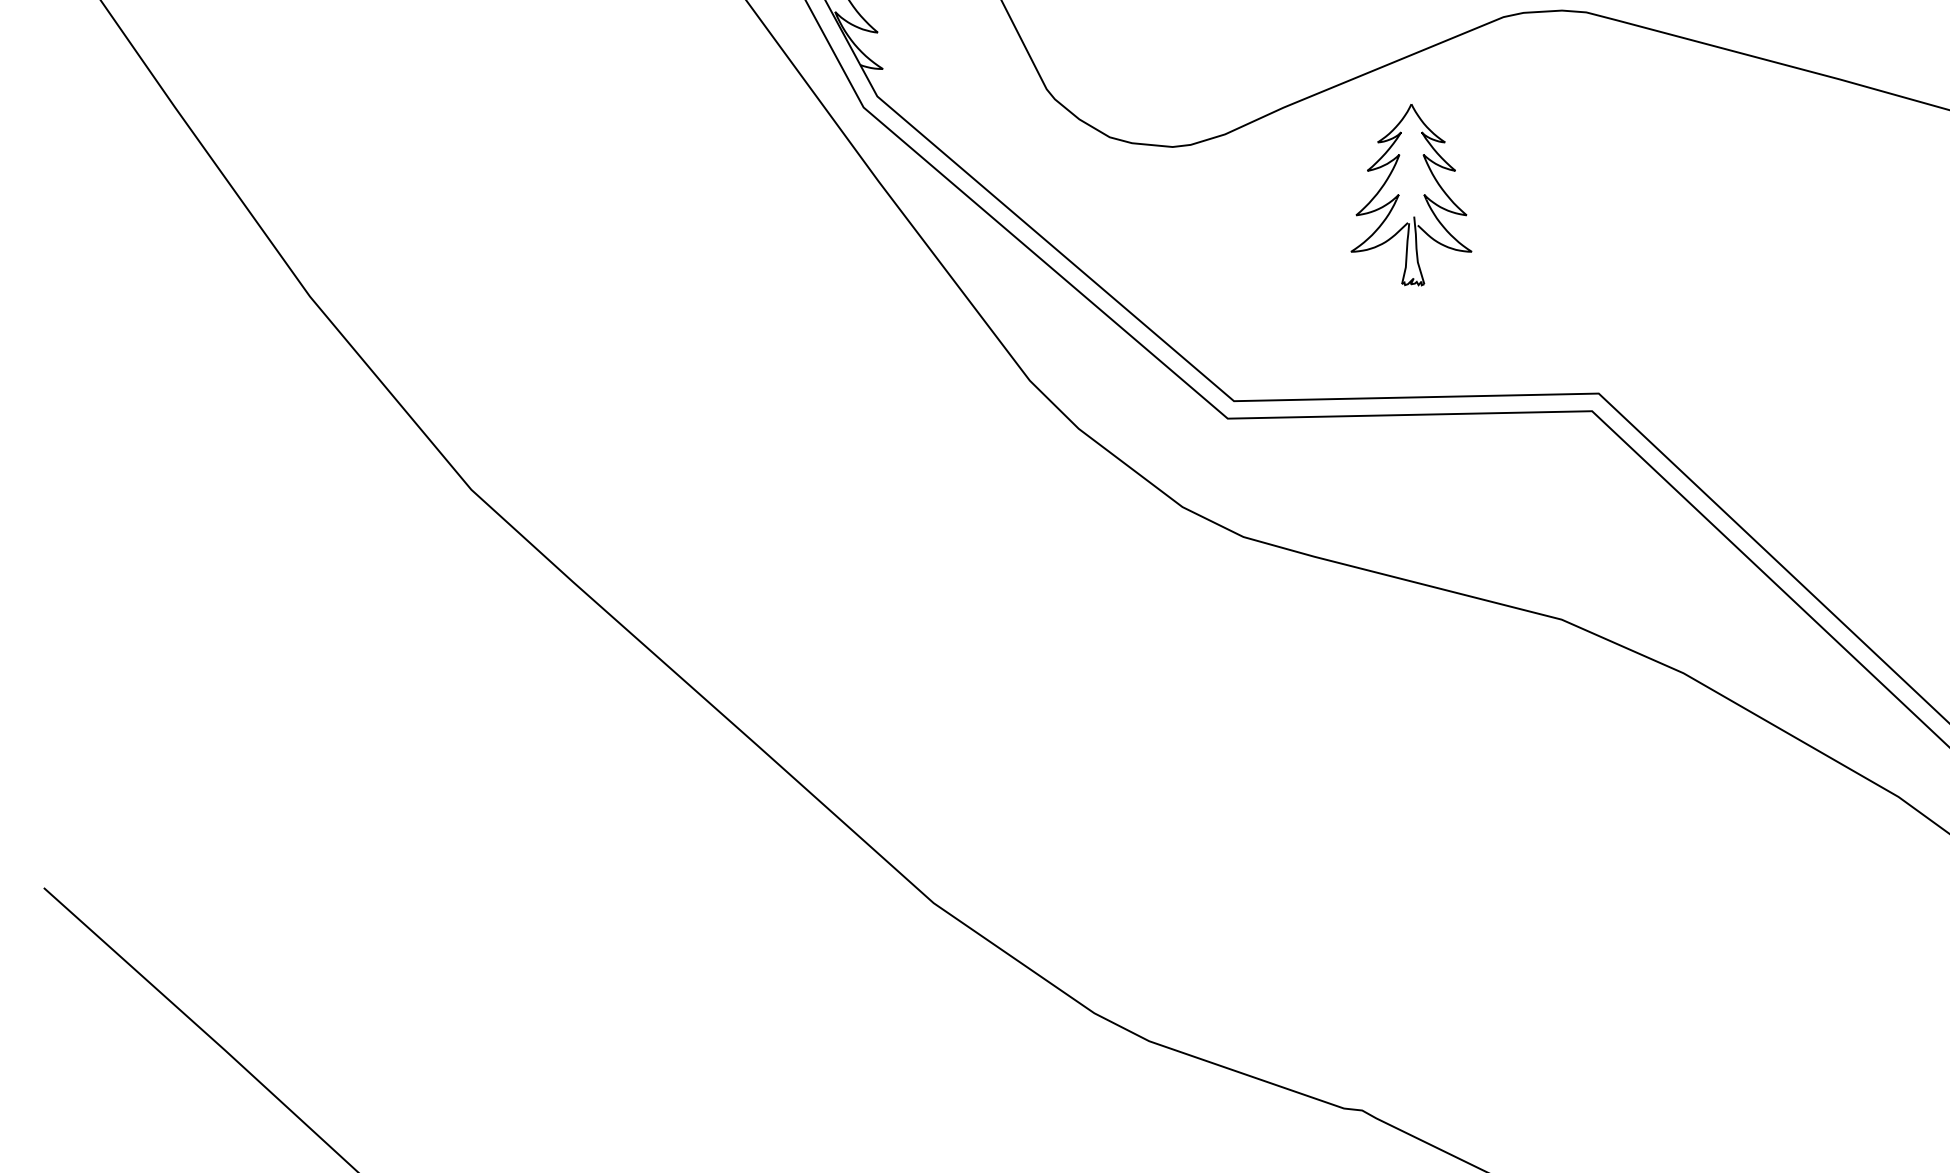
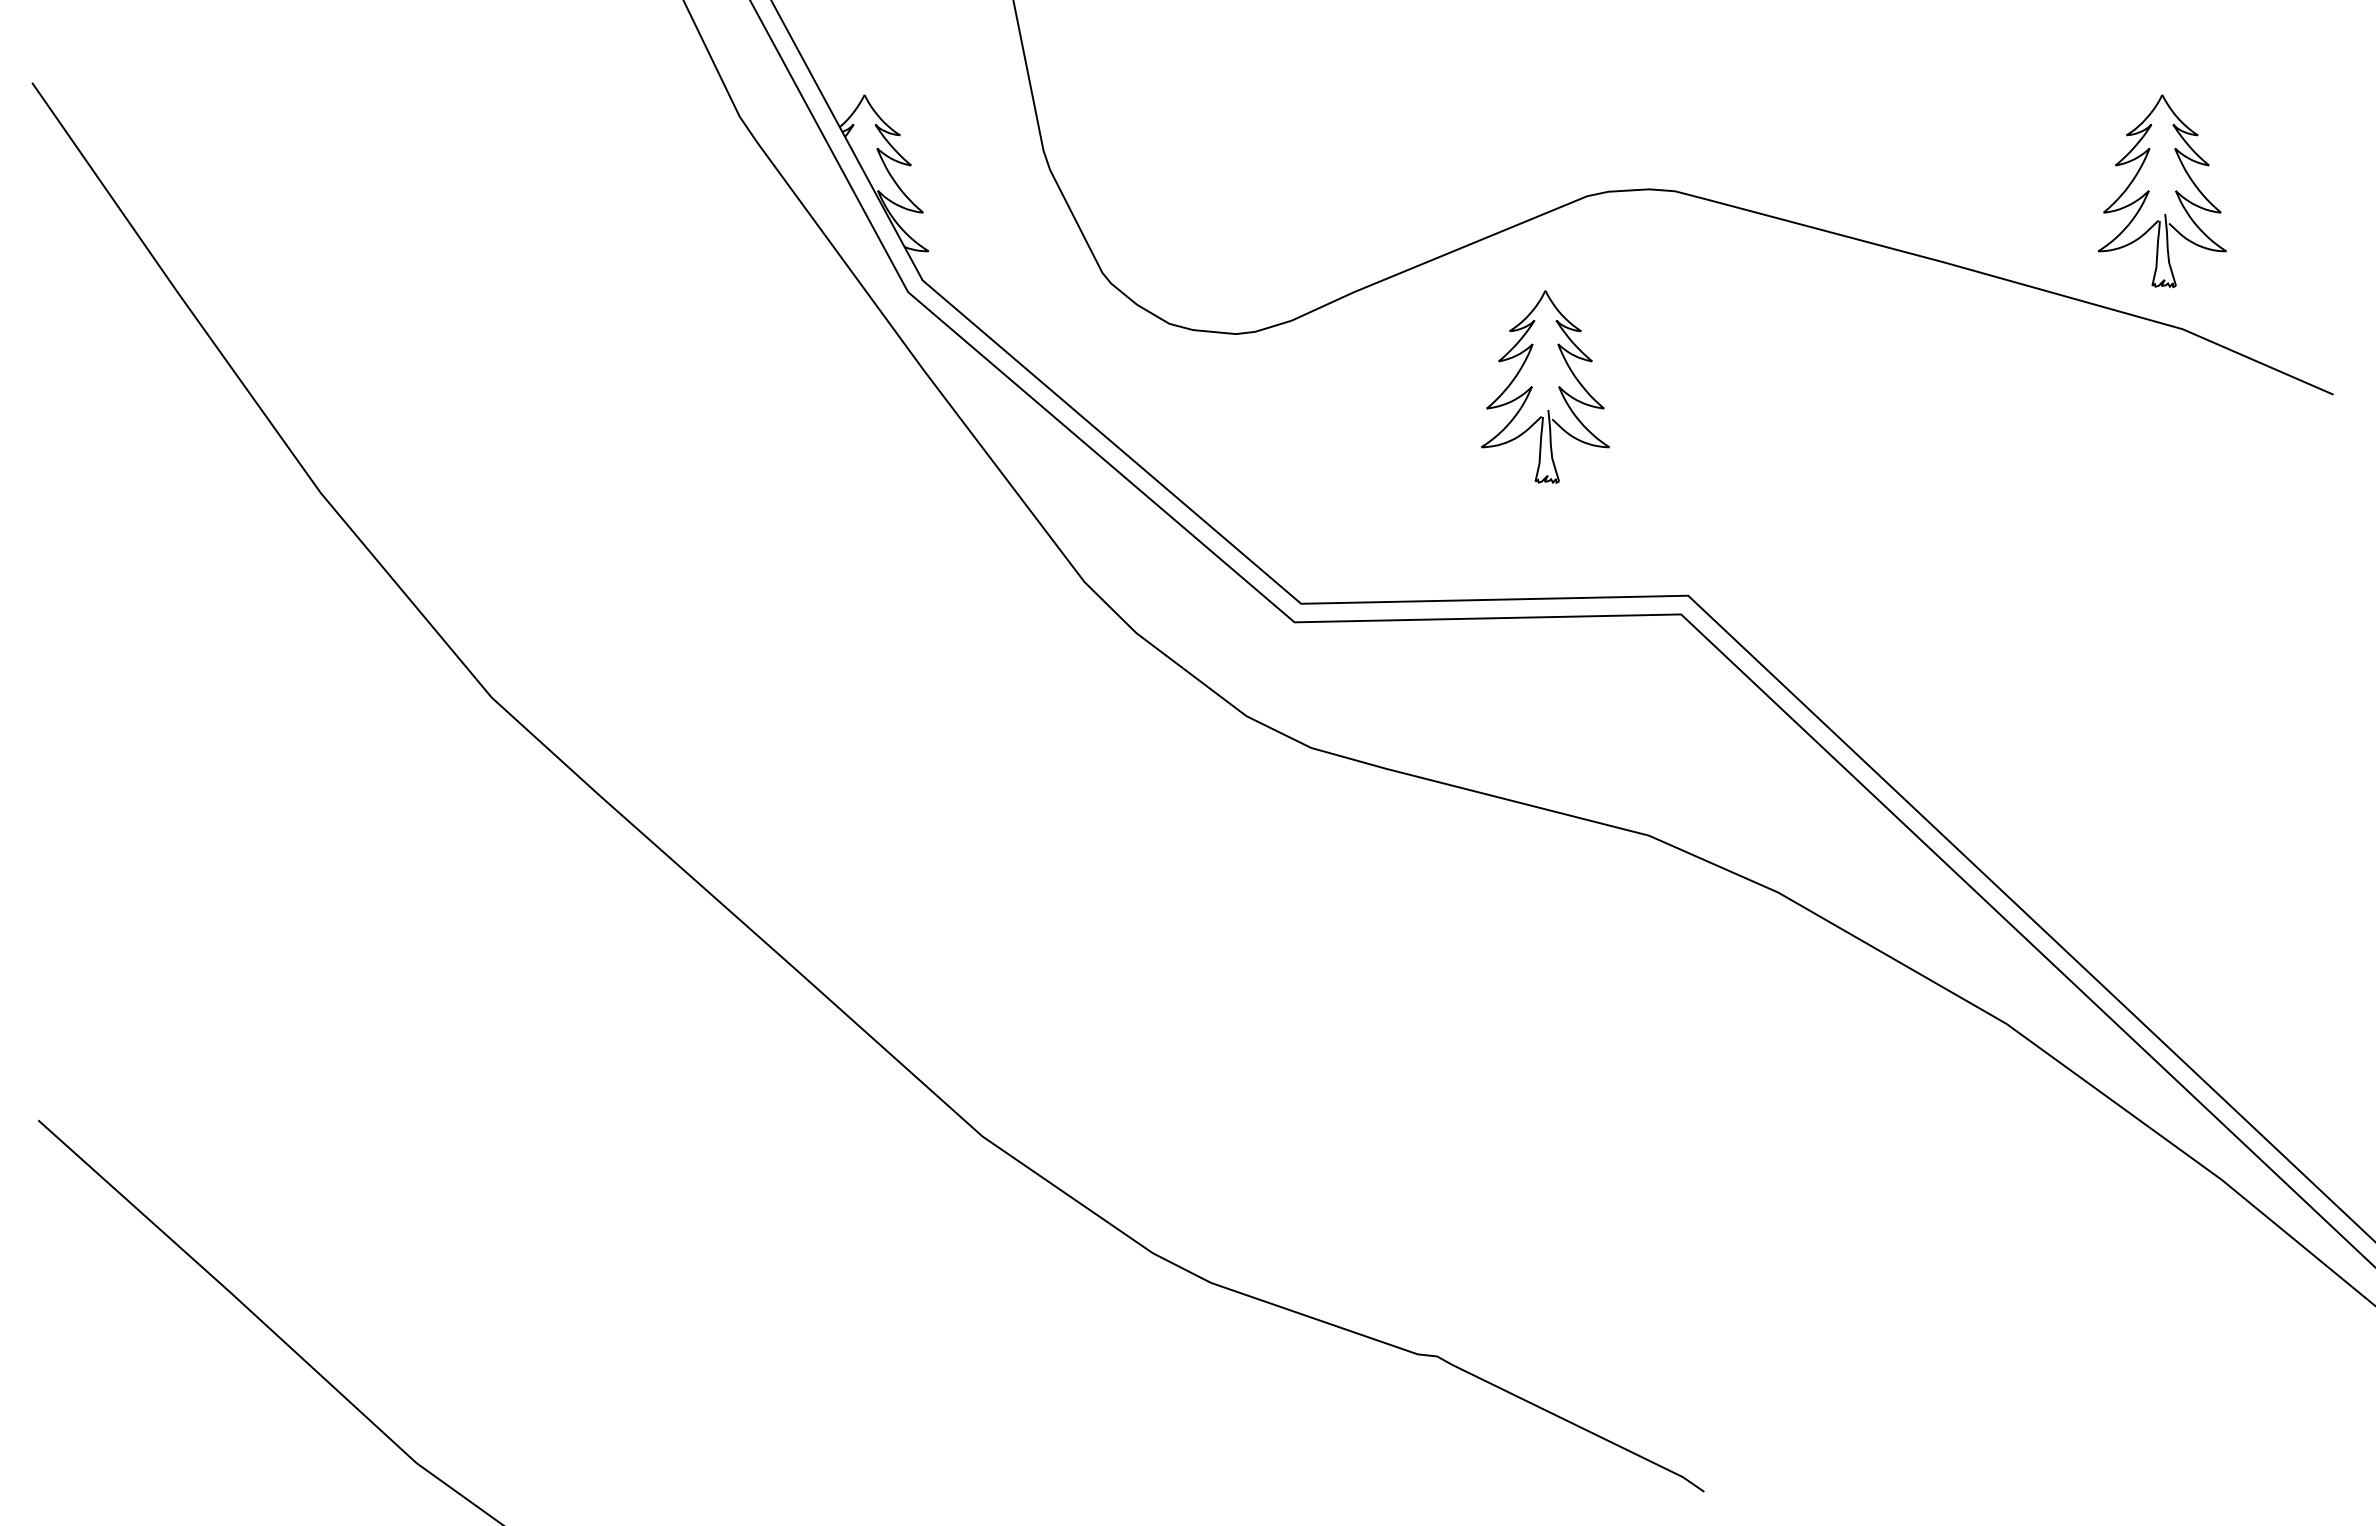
part: (1399, 194) -> (1532, 386), moved

